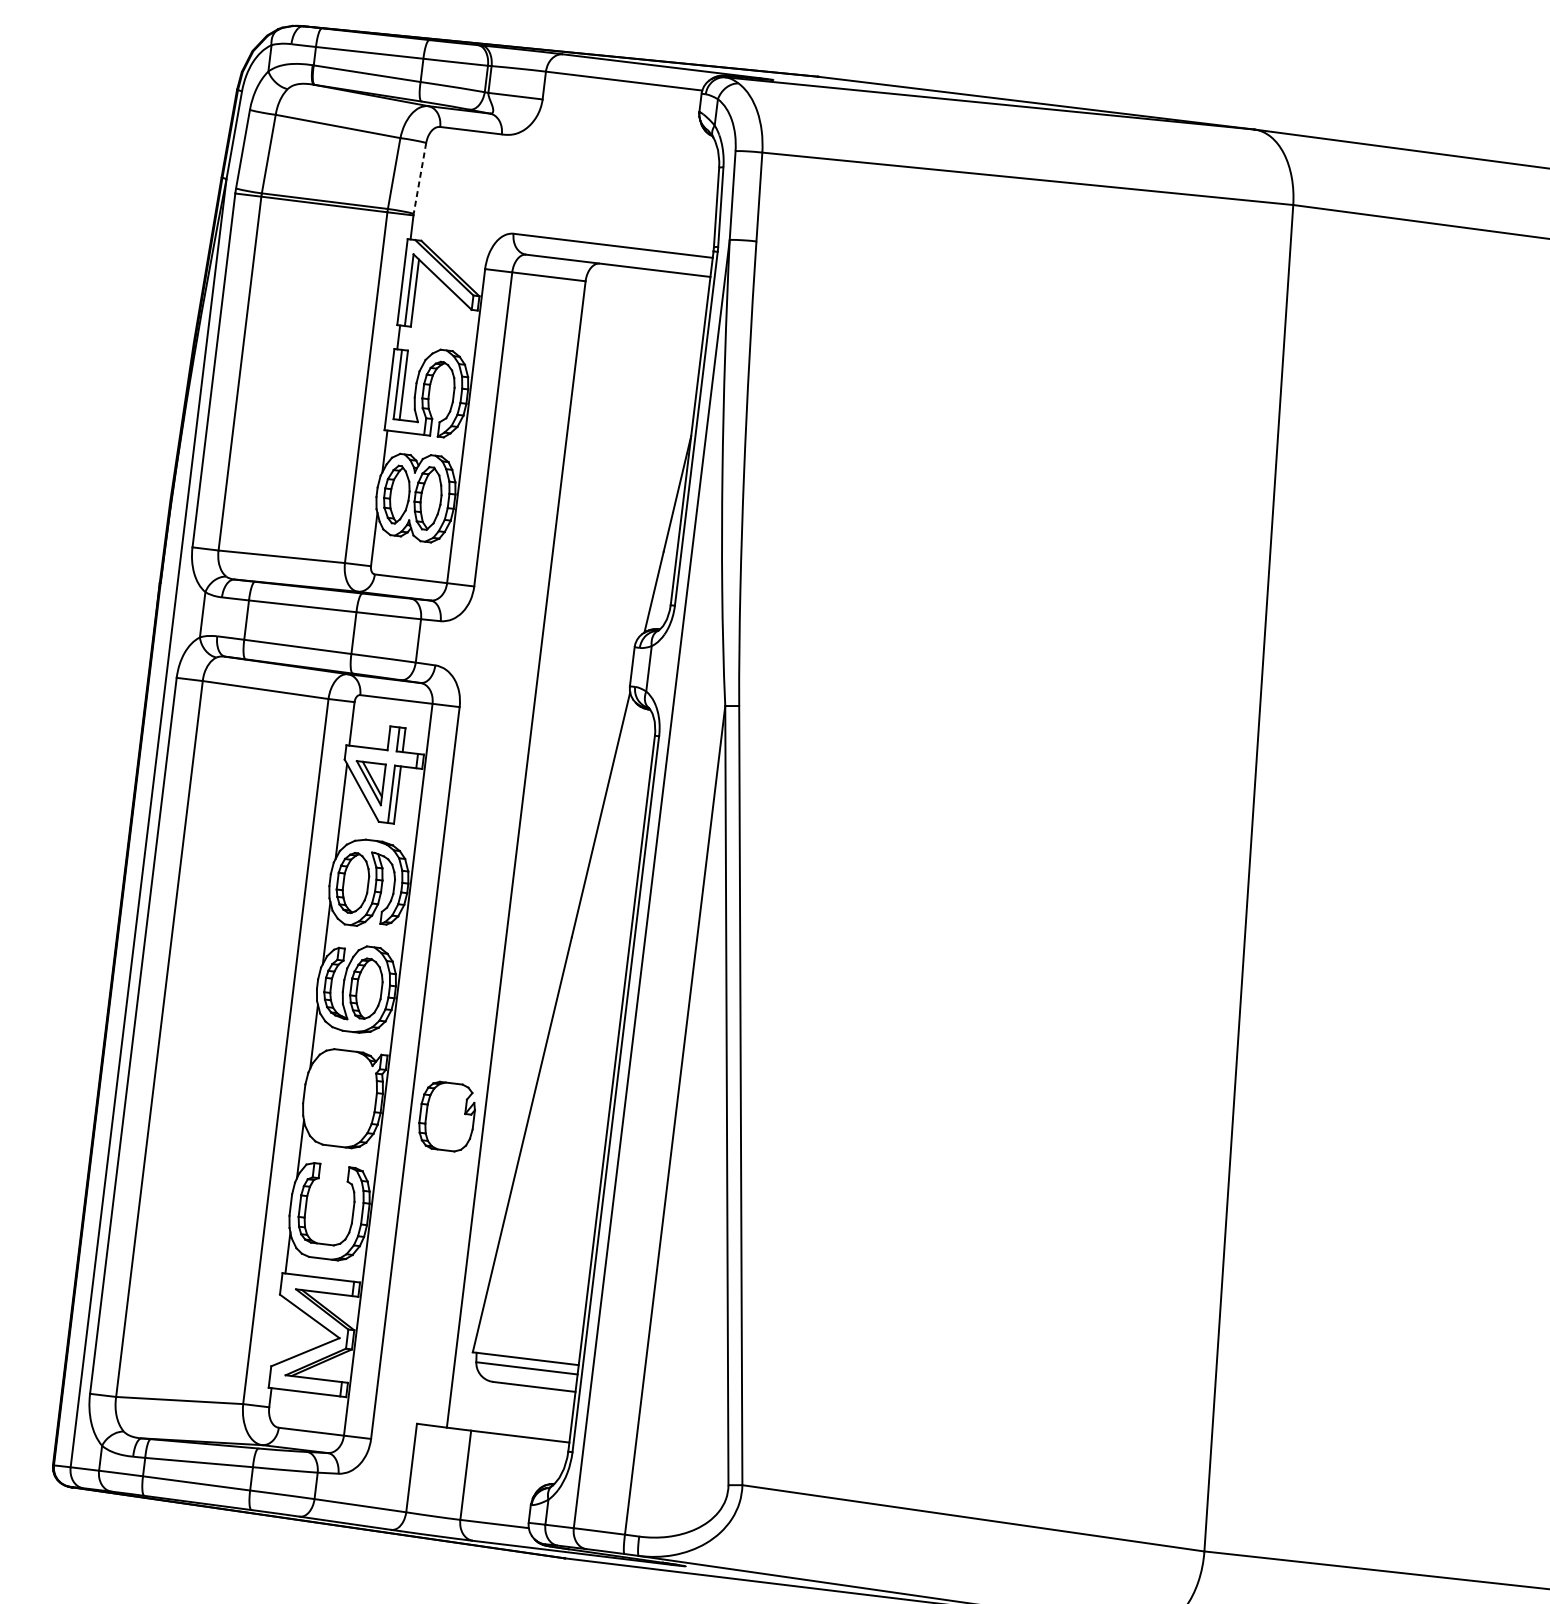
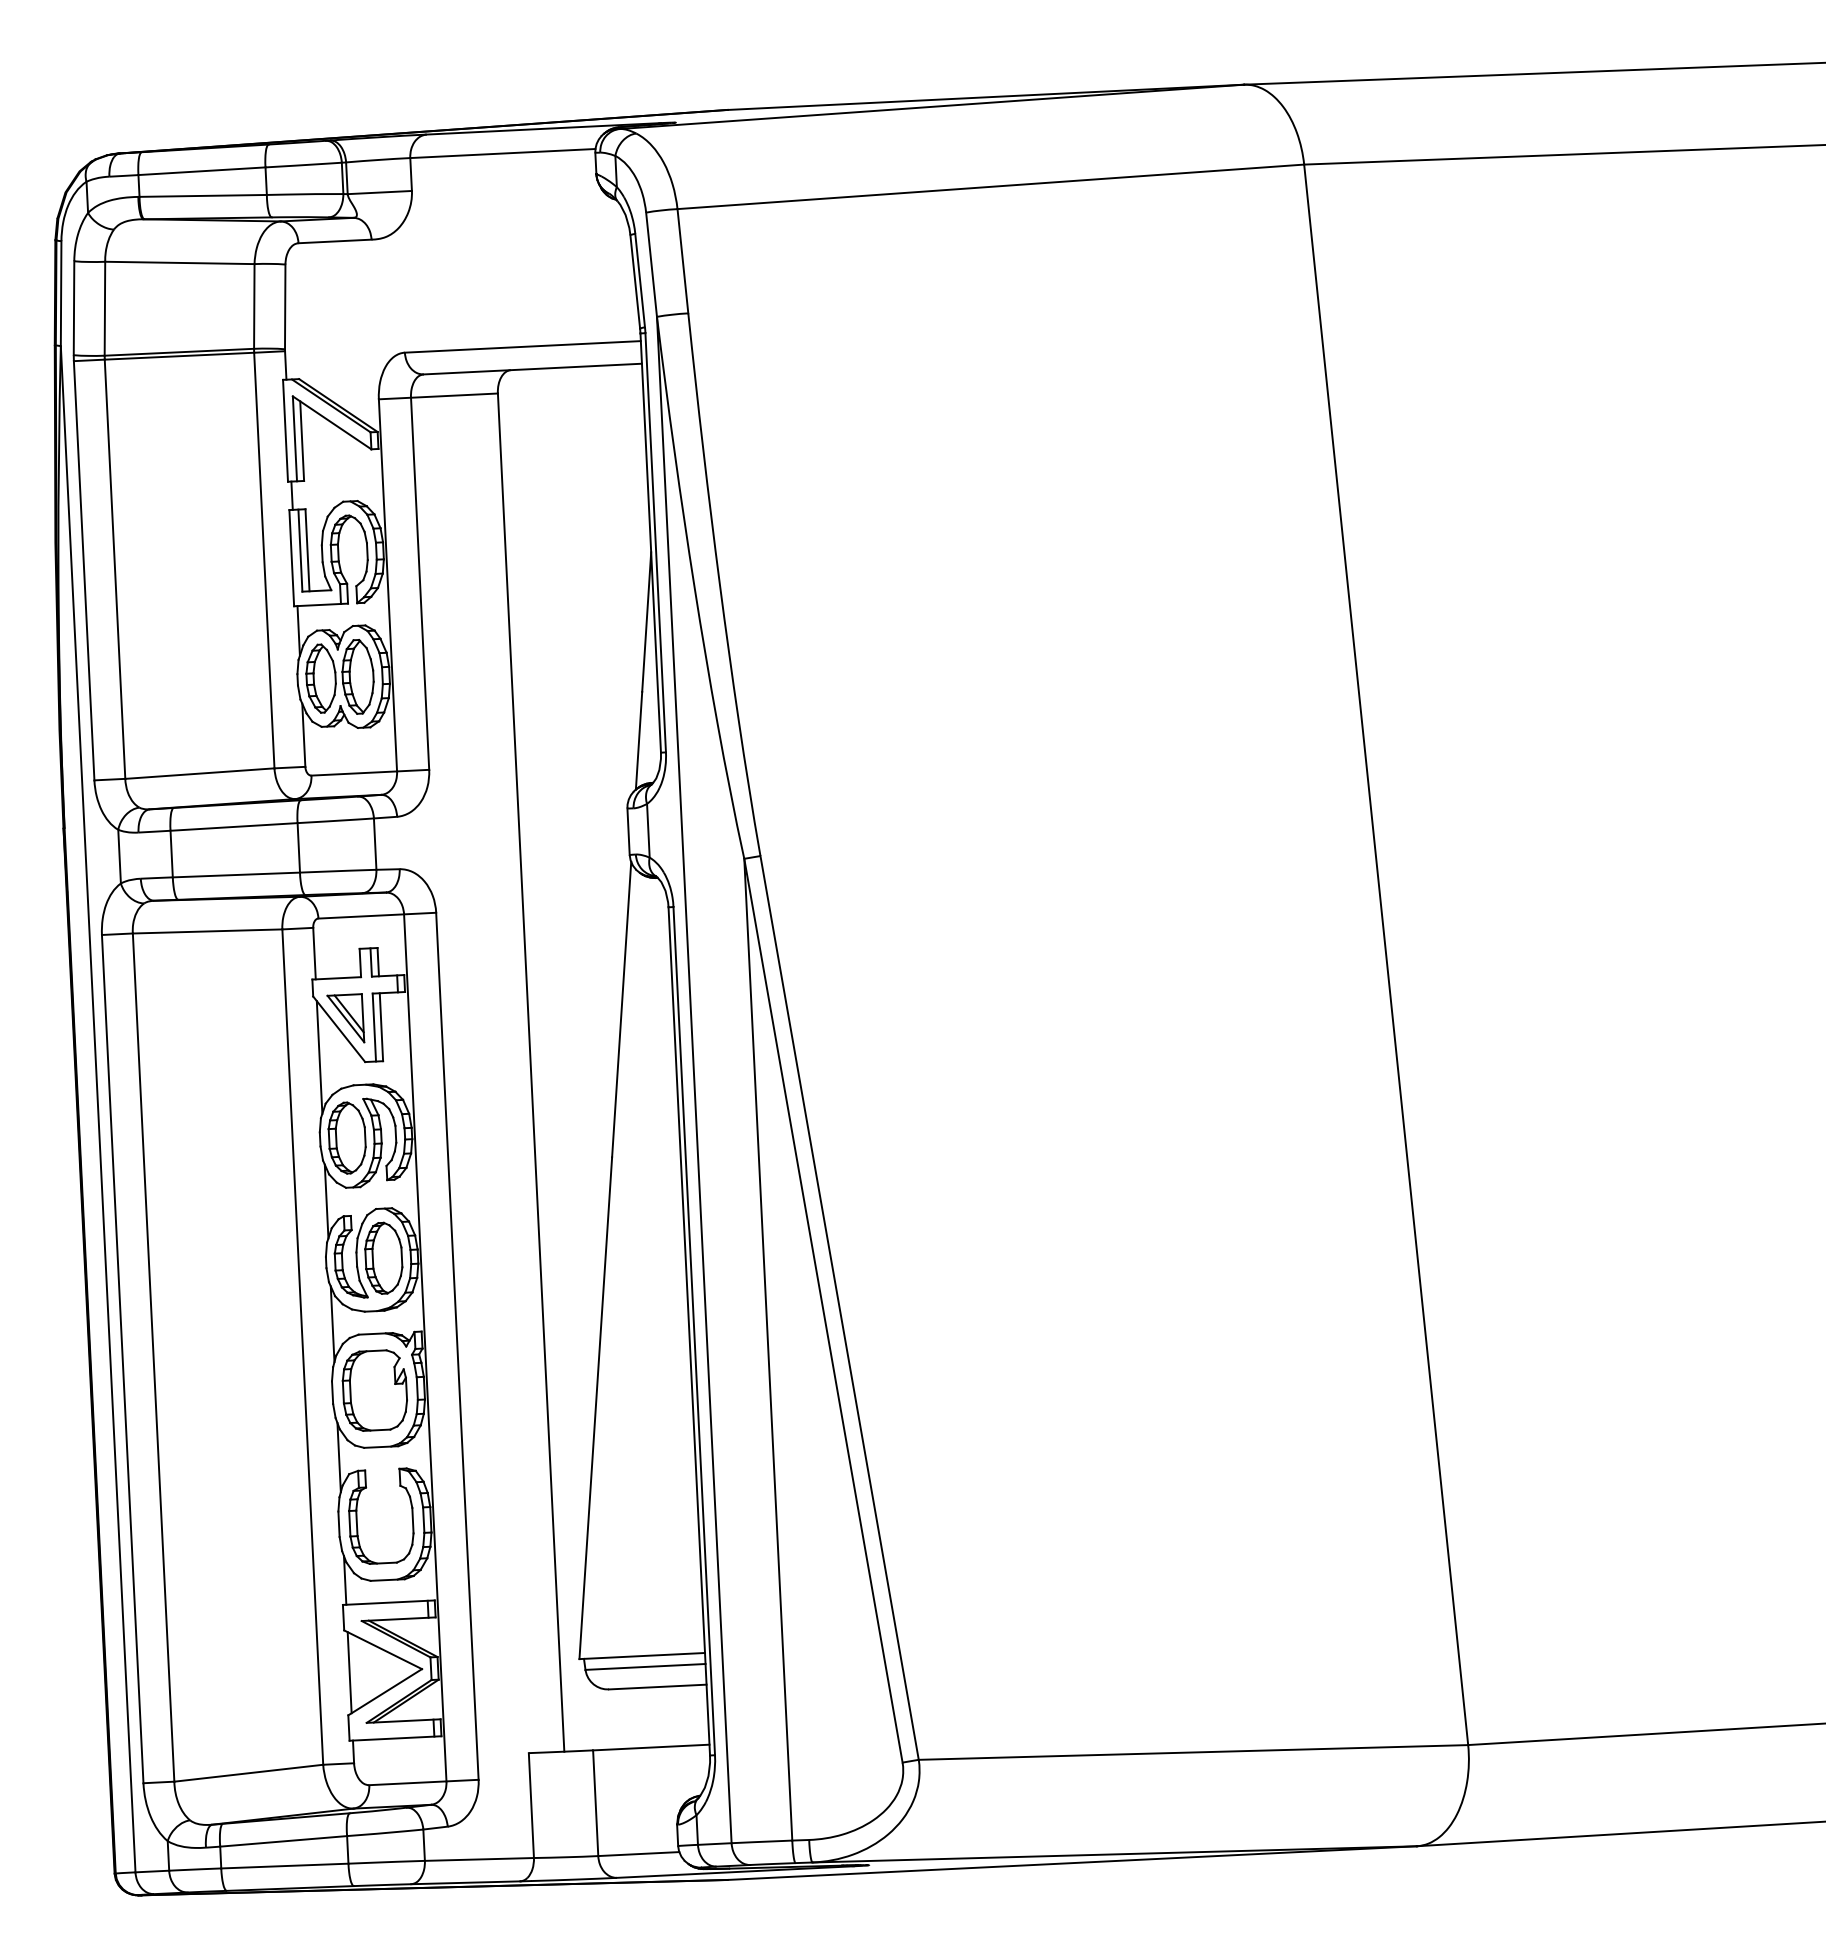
line: (420, 178) -> (285, 307), dashed -> solid
part: (446, 1116) -> (374, 1390), moved
line: (278, 1330) -> (349, 1672), added

